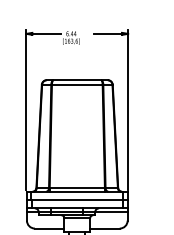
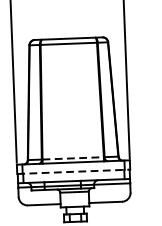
line: (77, 187) -> (73, 157), solid -> dashed
line: (77, 200) -> (73, 172), solid -> dashed

